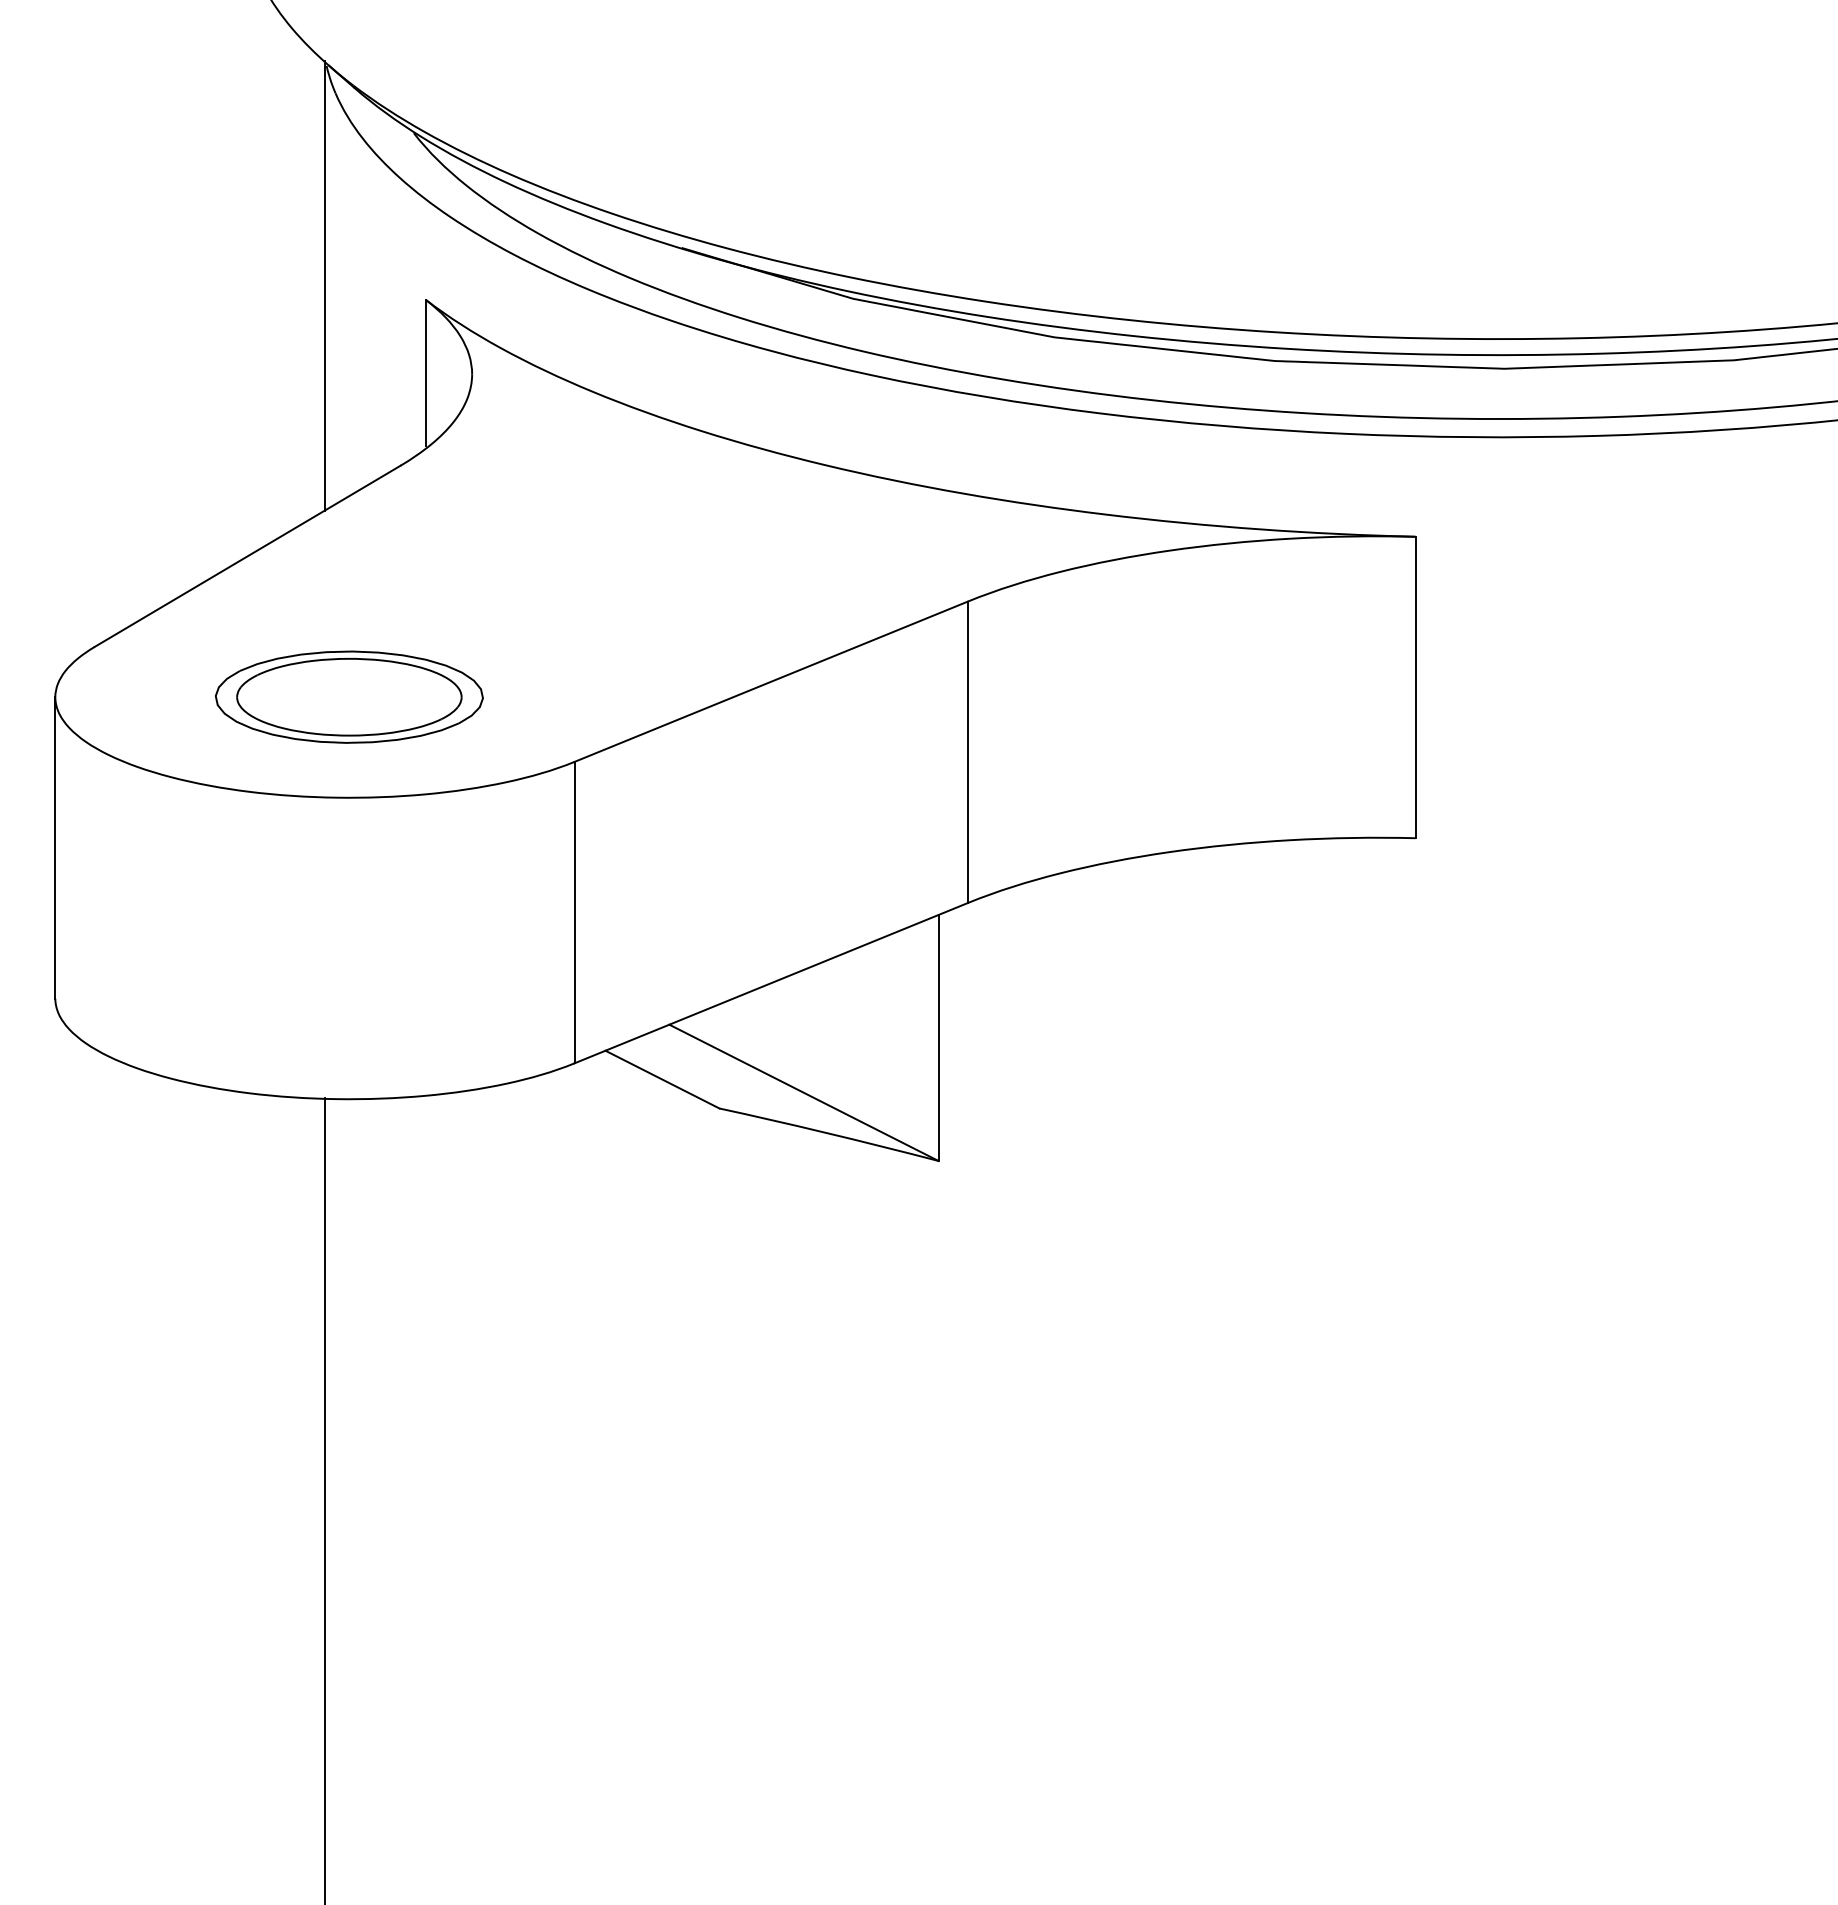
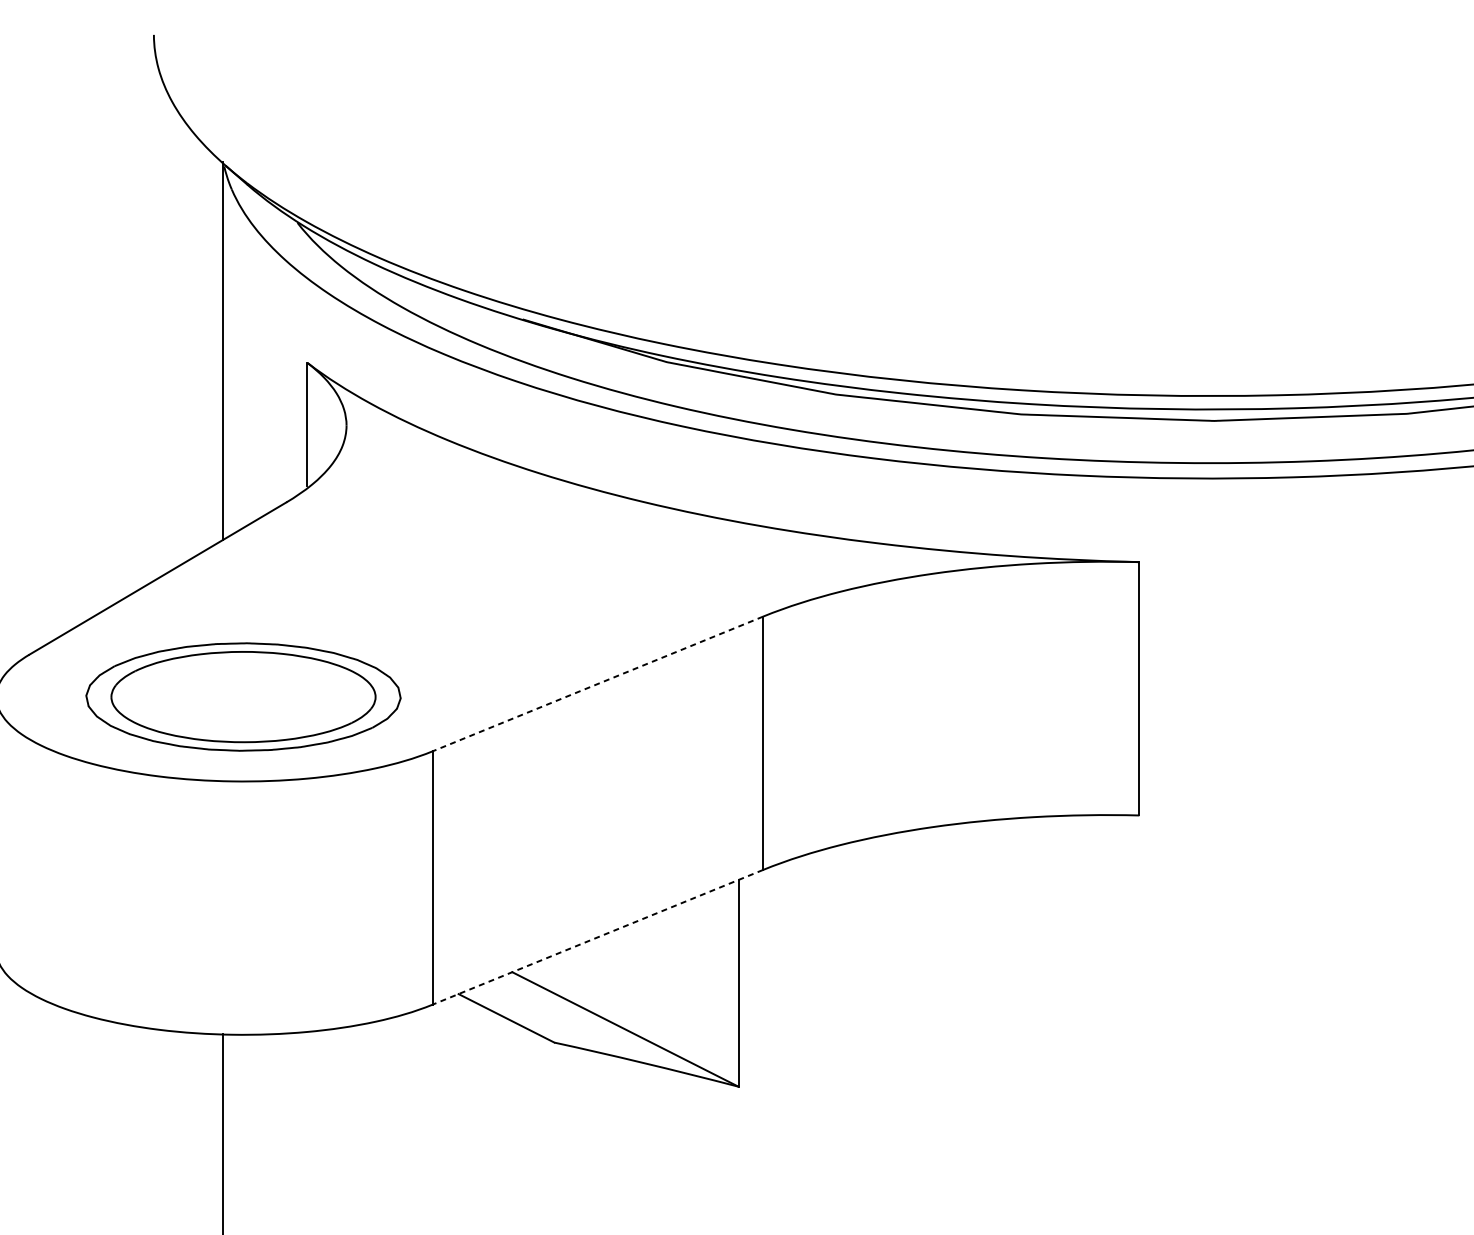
line: (770, 681) -> (597, 683), solid -> dashed
part: (348, 696) -> (242, 696), size x1.4
line: (770, 983) -> (597, 937), solid -> dashed

